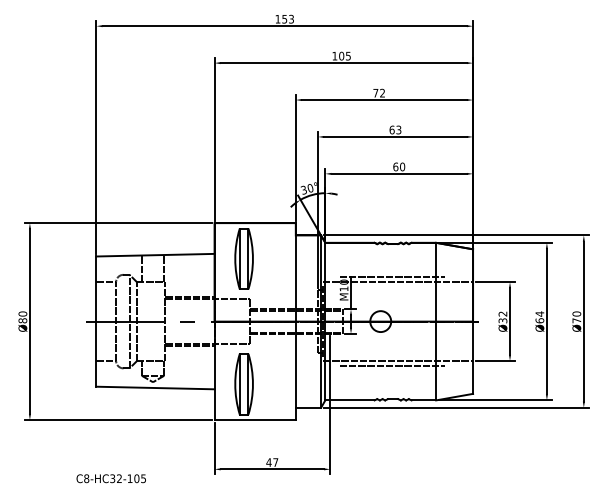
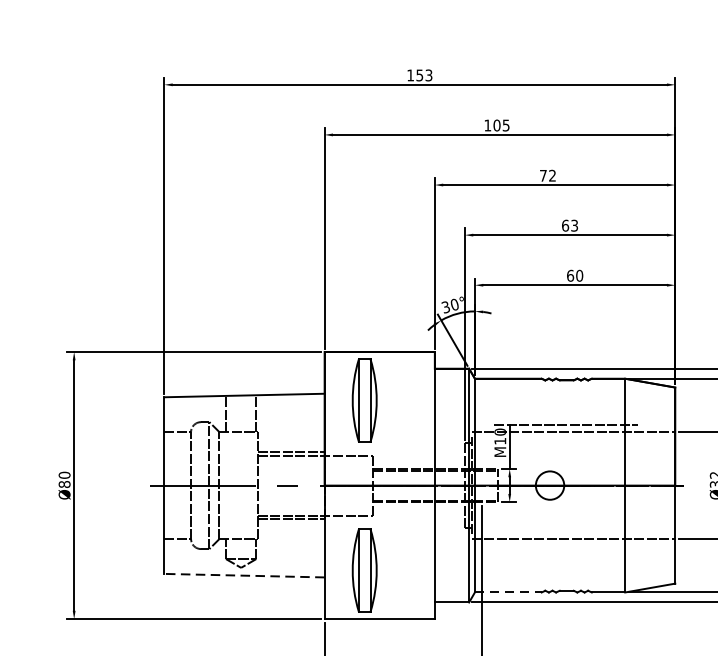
line: (392, 365) -> (565, 545), removed
line: (155, 388) -> (244, 576), solid -> dashed
line: (349, 400) -> (507, 592), solid -> dashed

